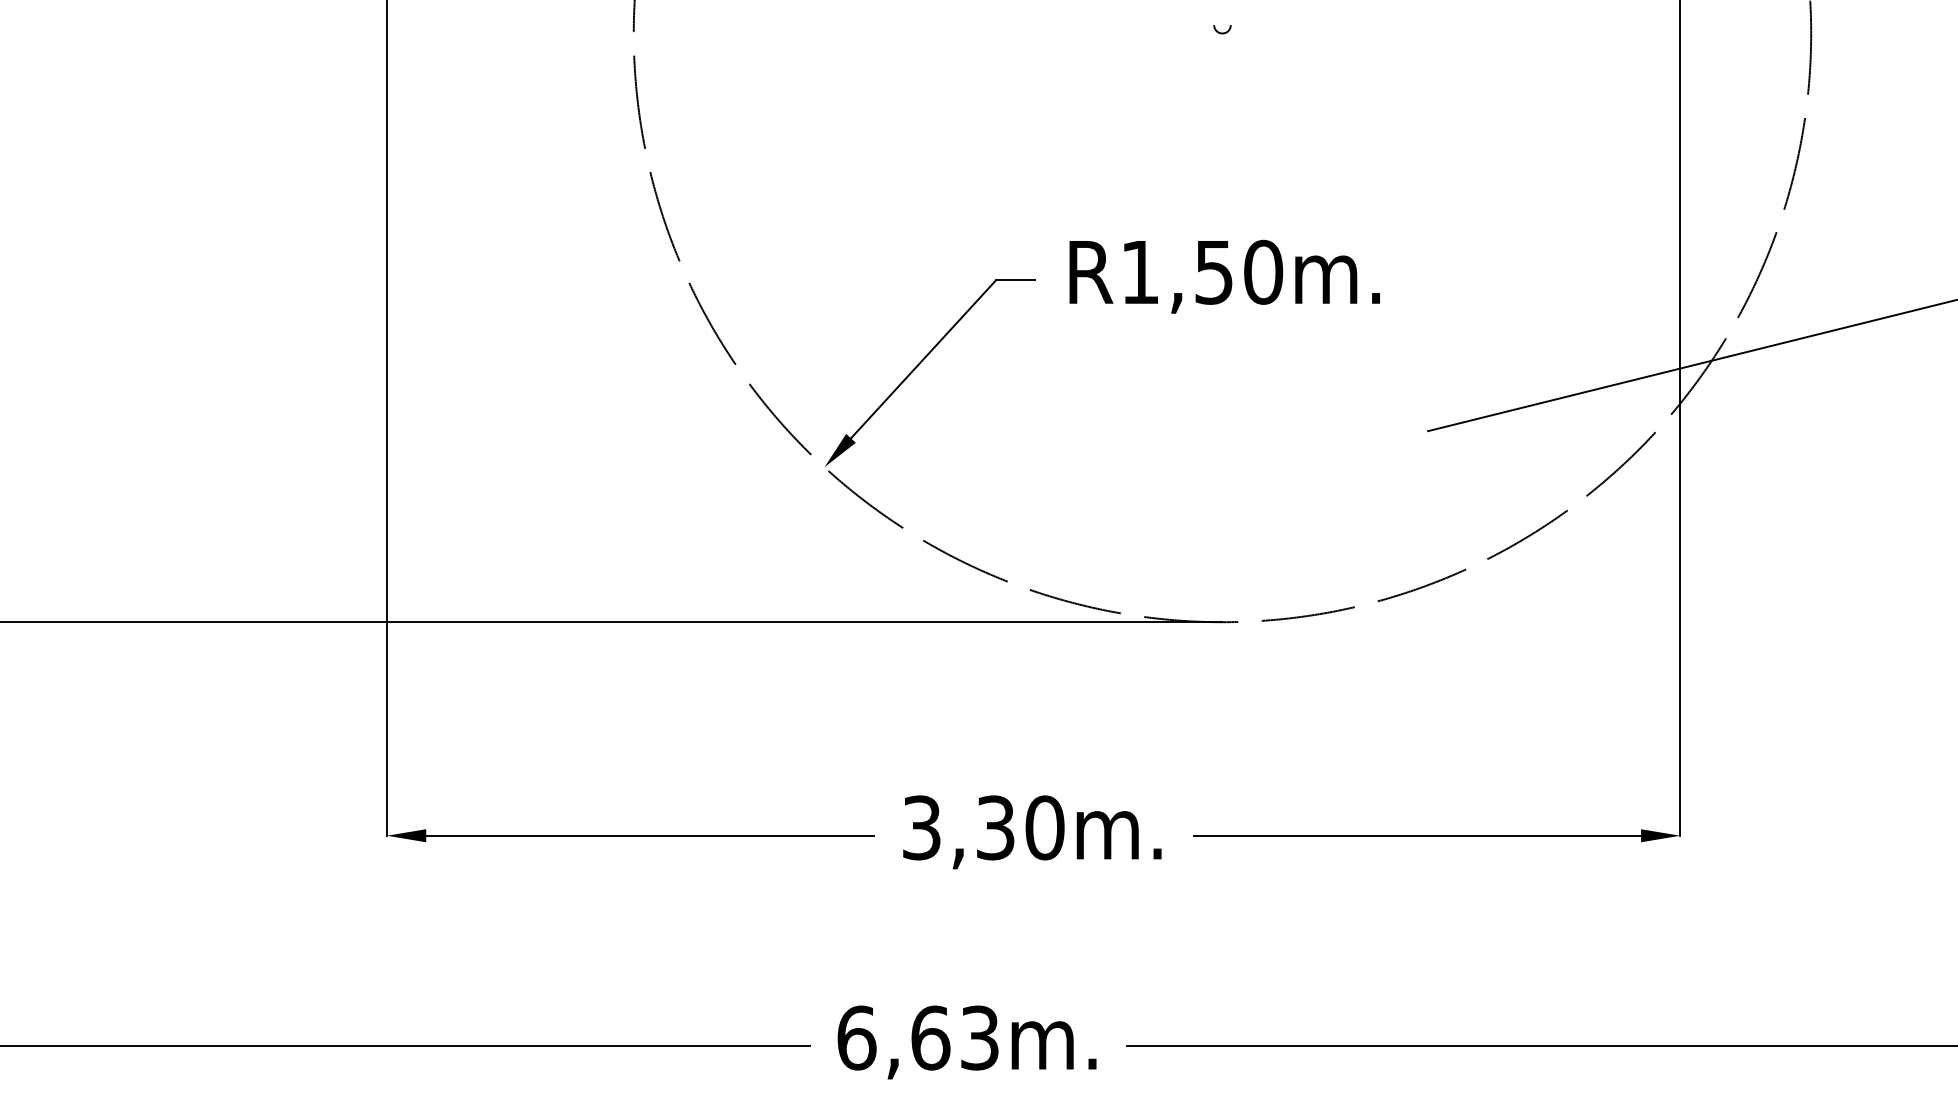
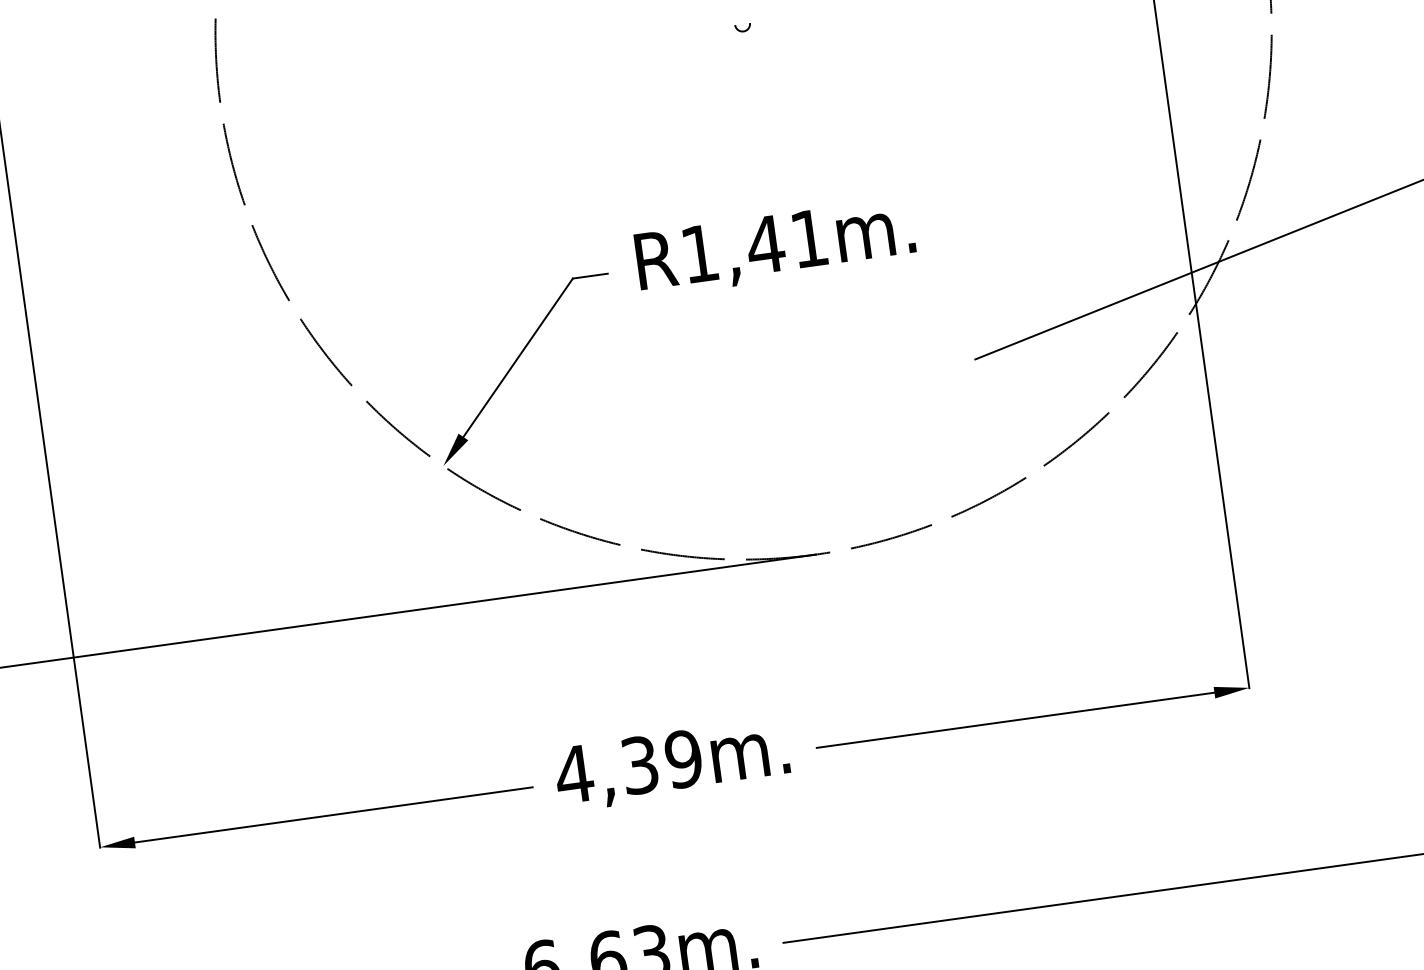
text: (1238, 271) -> (787, 240), R1,50m. -> R1,41m.
text: (982, 827) -> (628, 766), 3,30m. -> 4,39m.

